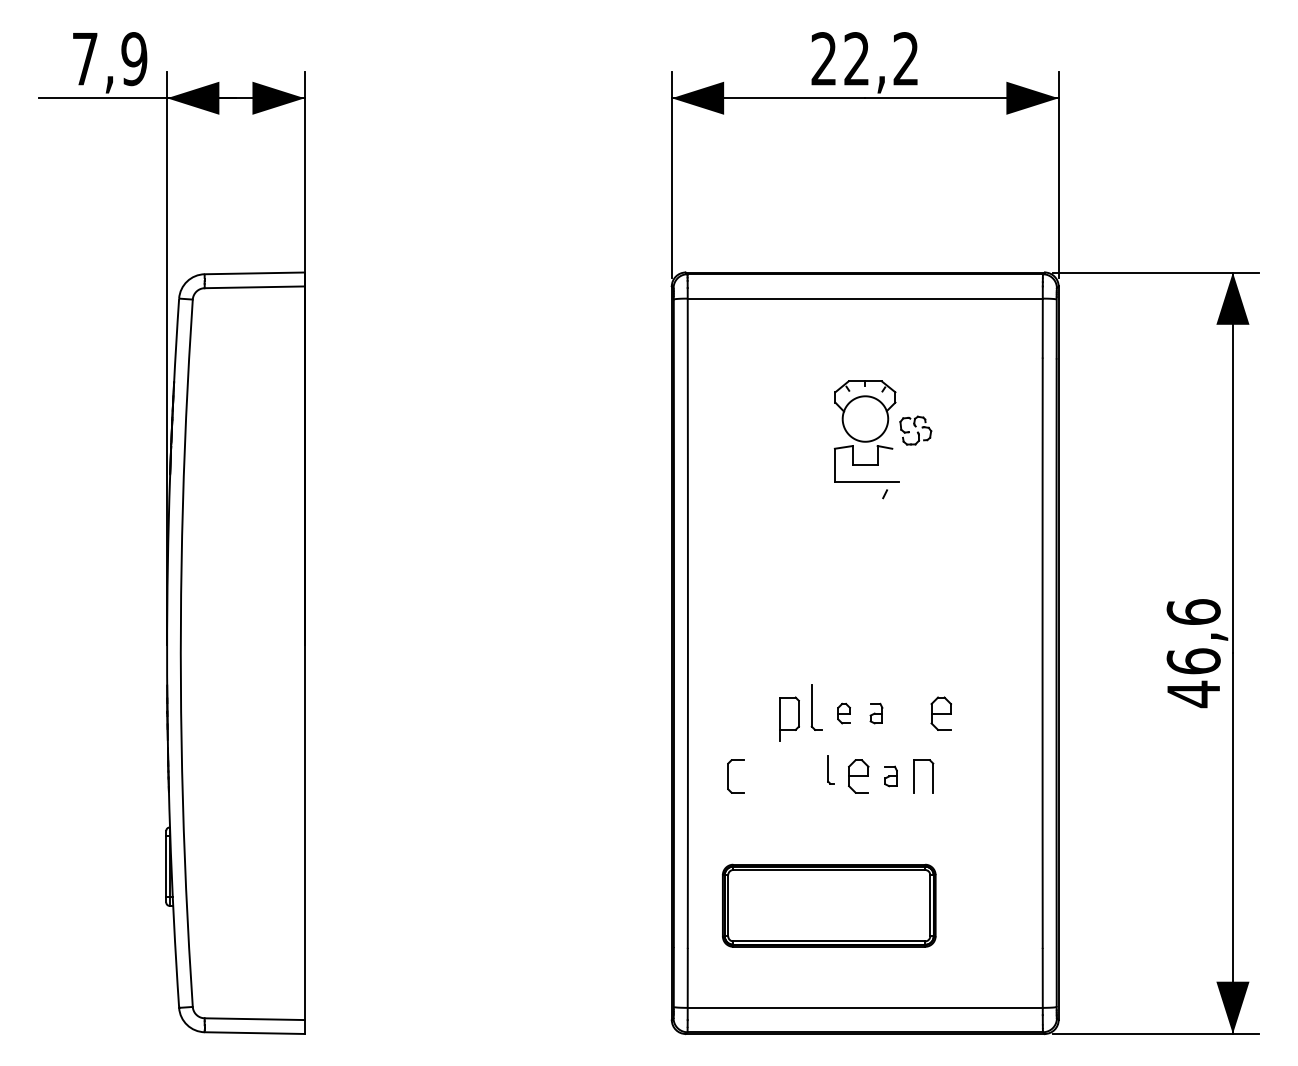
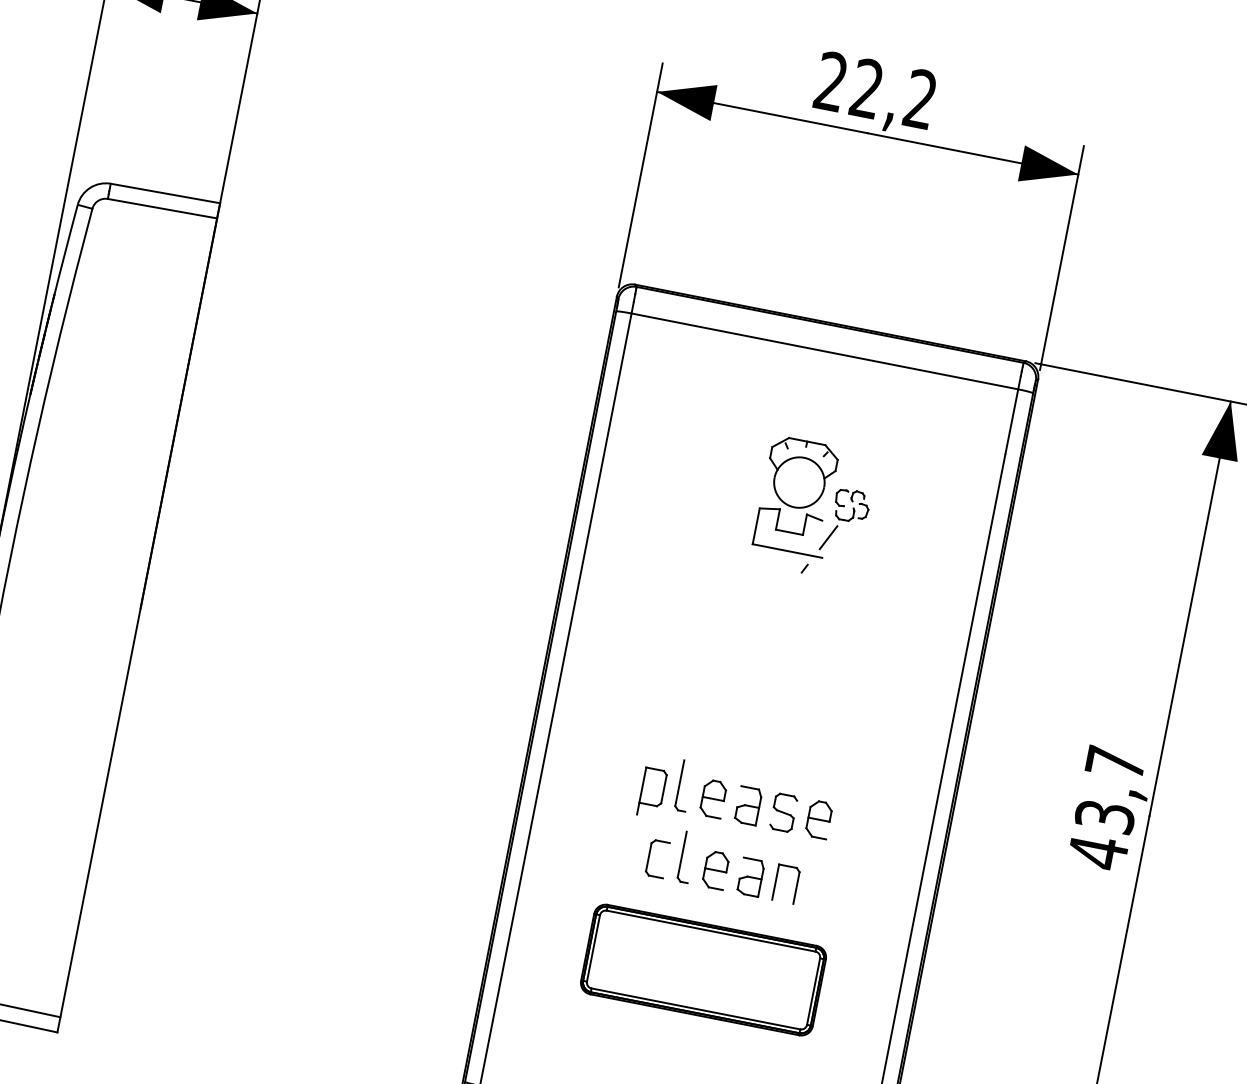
line: (900, 462) -> (828, 537), added
text: (1193, 636) -> (1110, 789), 46,6 -> 43,7
part: (843, 713) -> (712, 798), size x1.67
part: (876, 713) -> (748, 805), size x1.67
part: (908, 713) -> (783, 812), added
part: (830, 769) -> (686, 856), size x1.67
part: (728, 776) -> (649, 857), moved
part: (890, 776) -> (750, 877), size x1.67
part: (828, 905) -> (702, 969), moved

